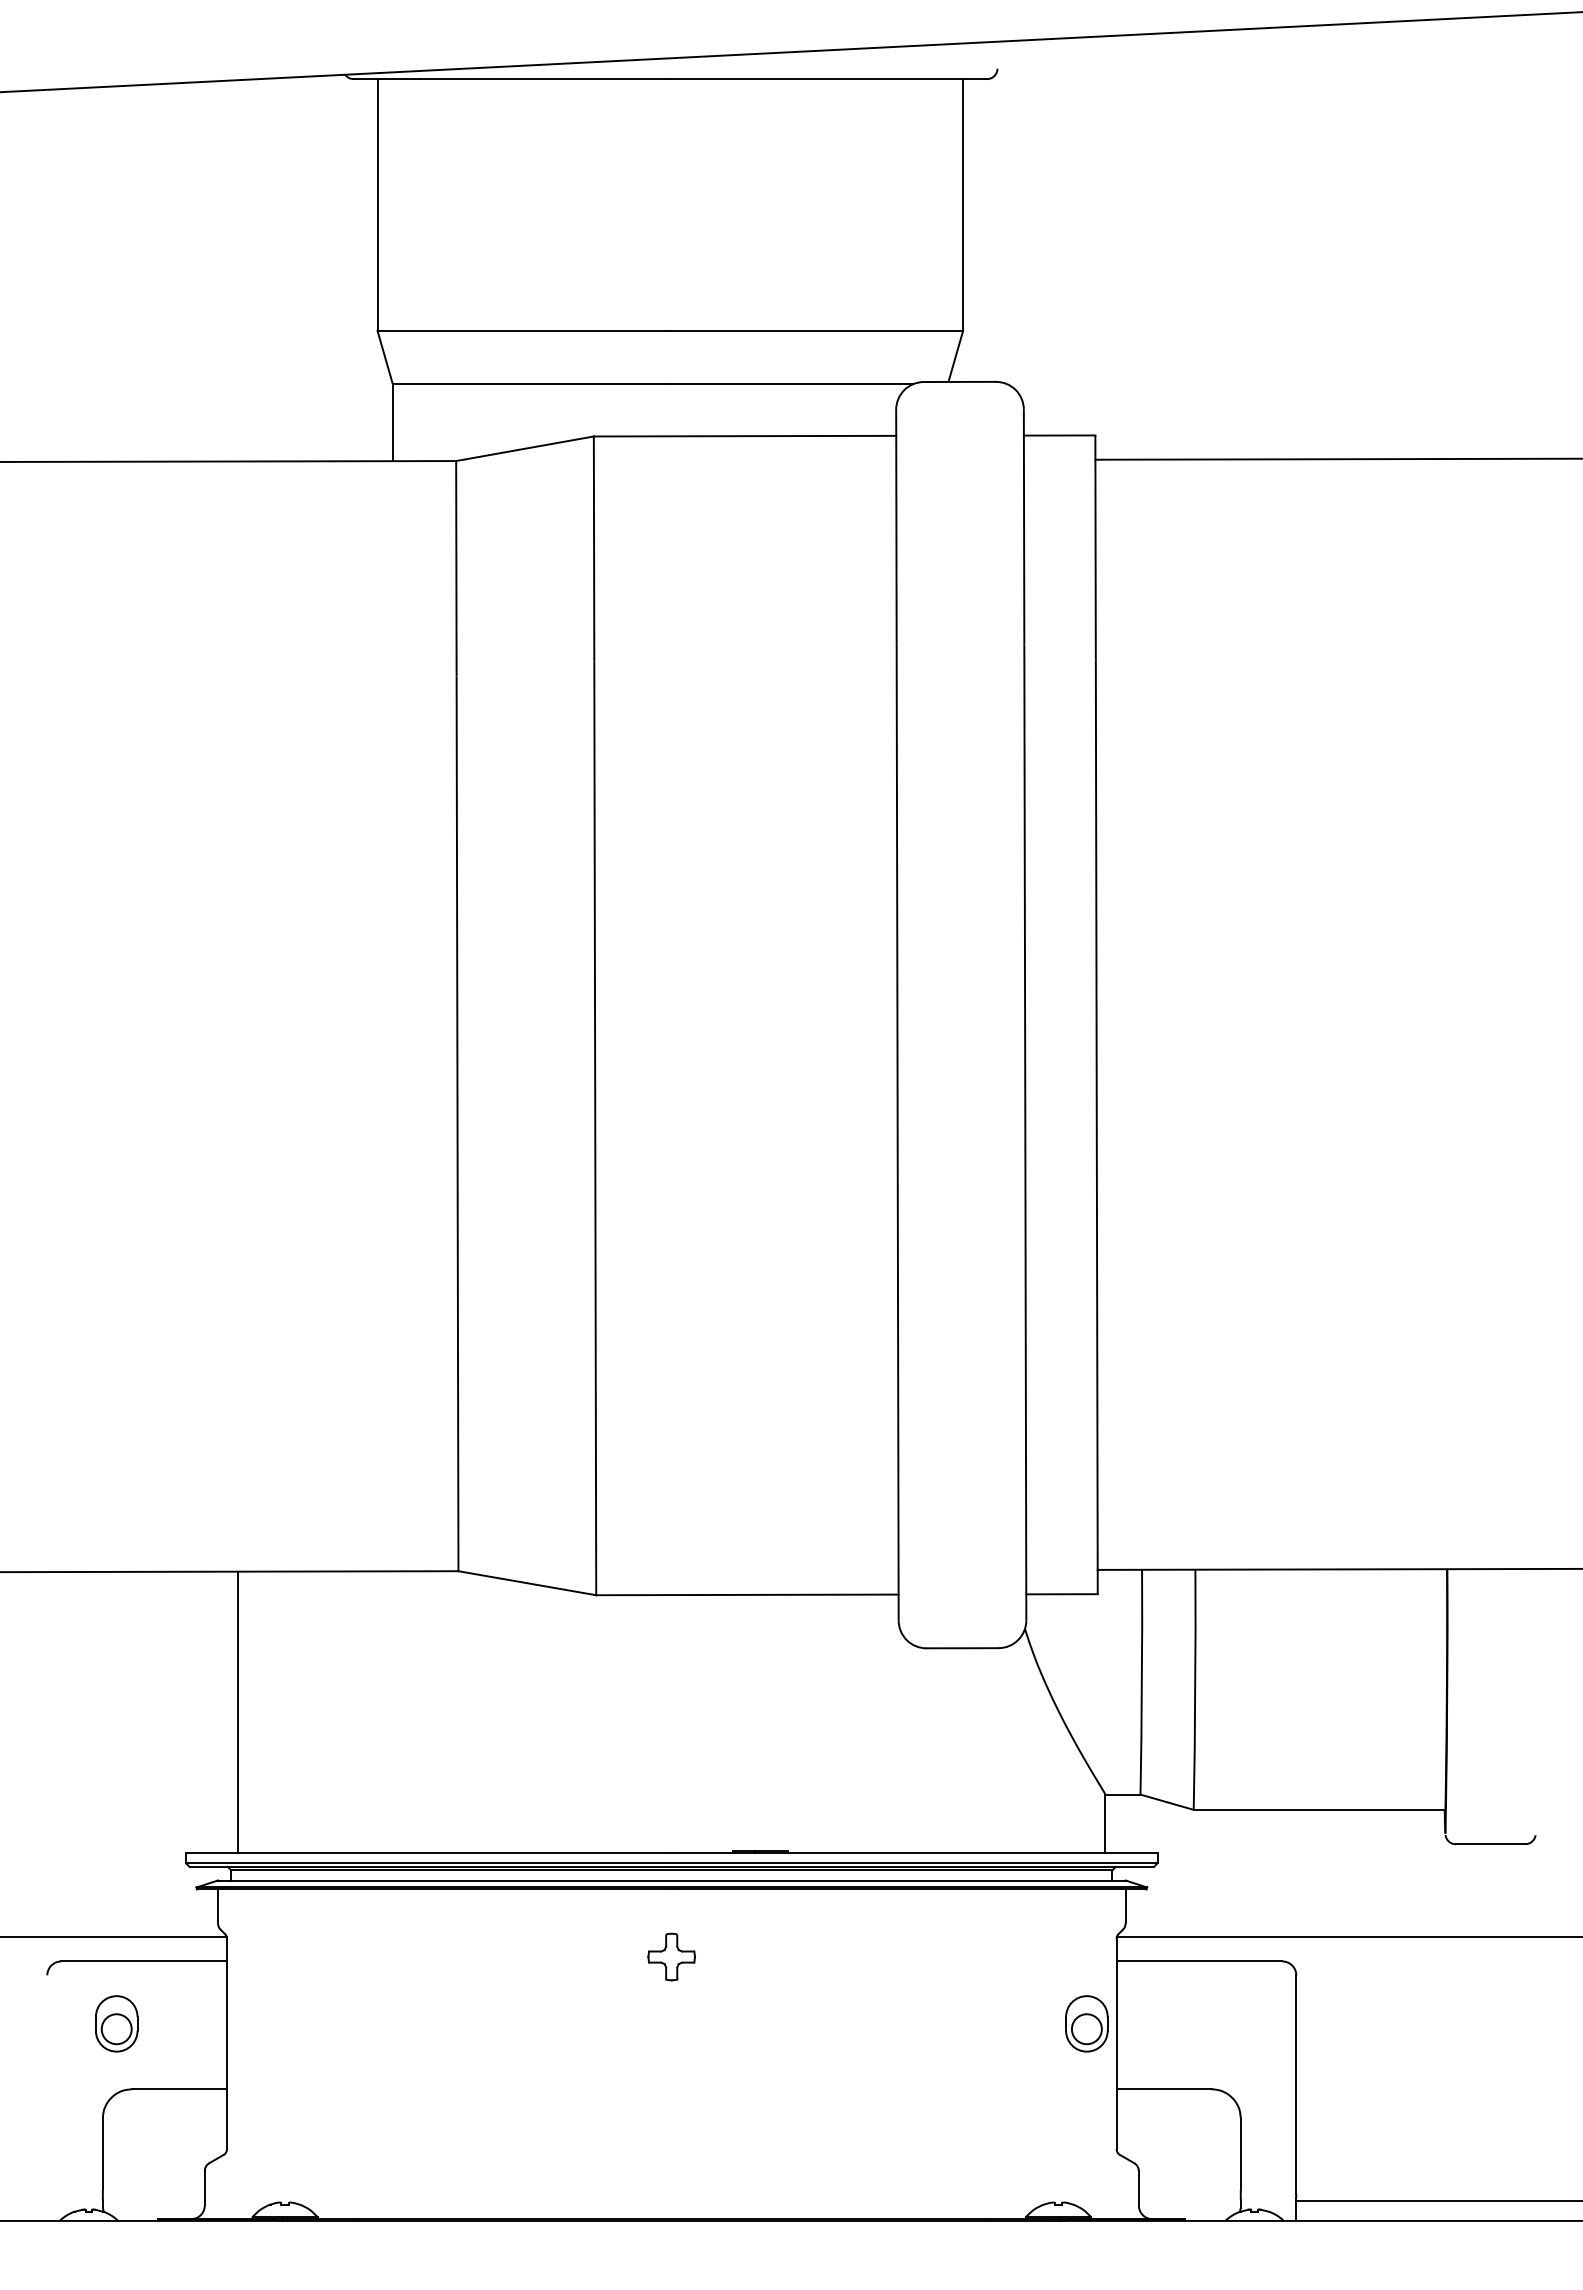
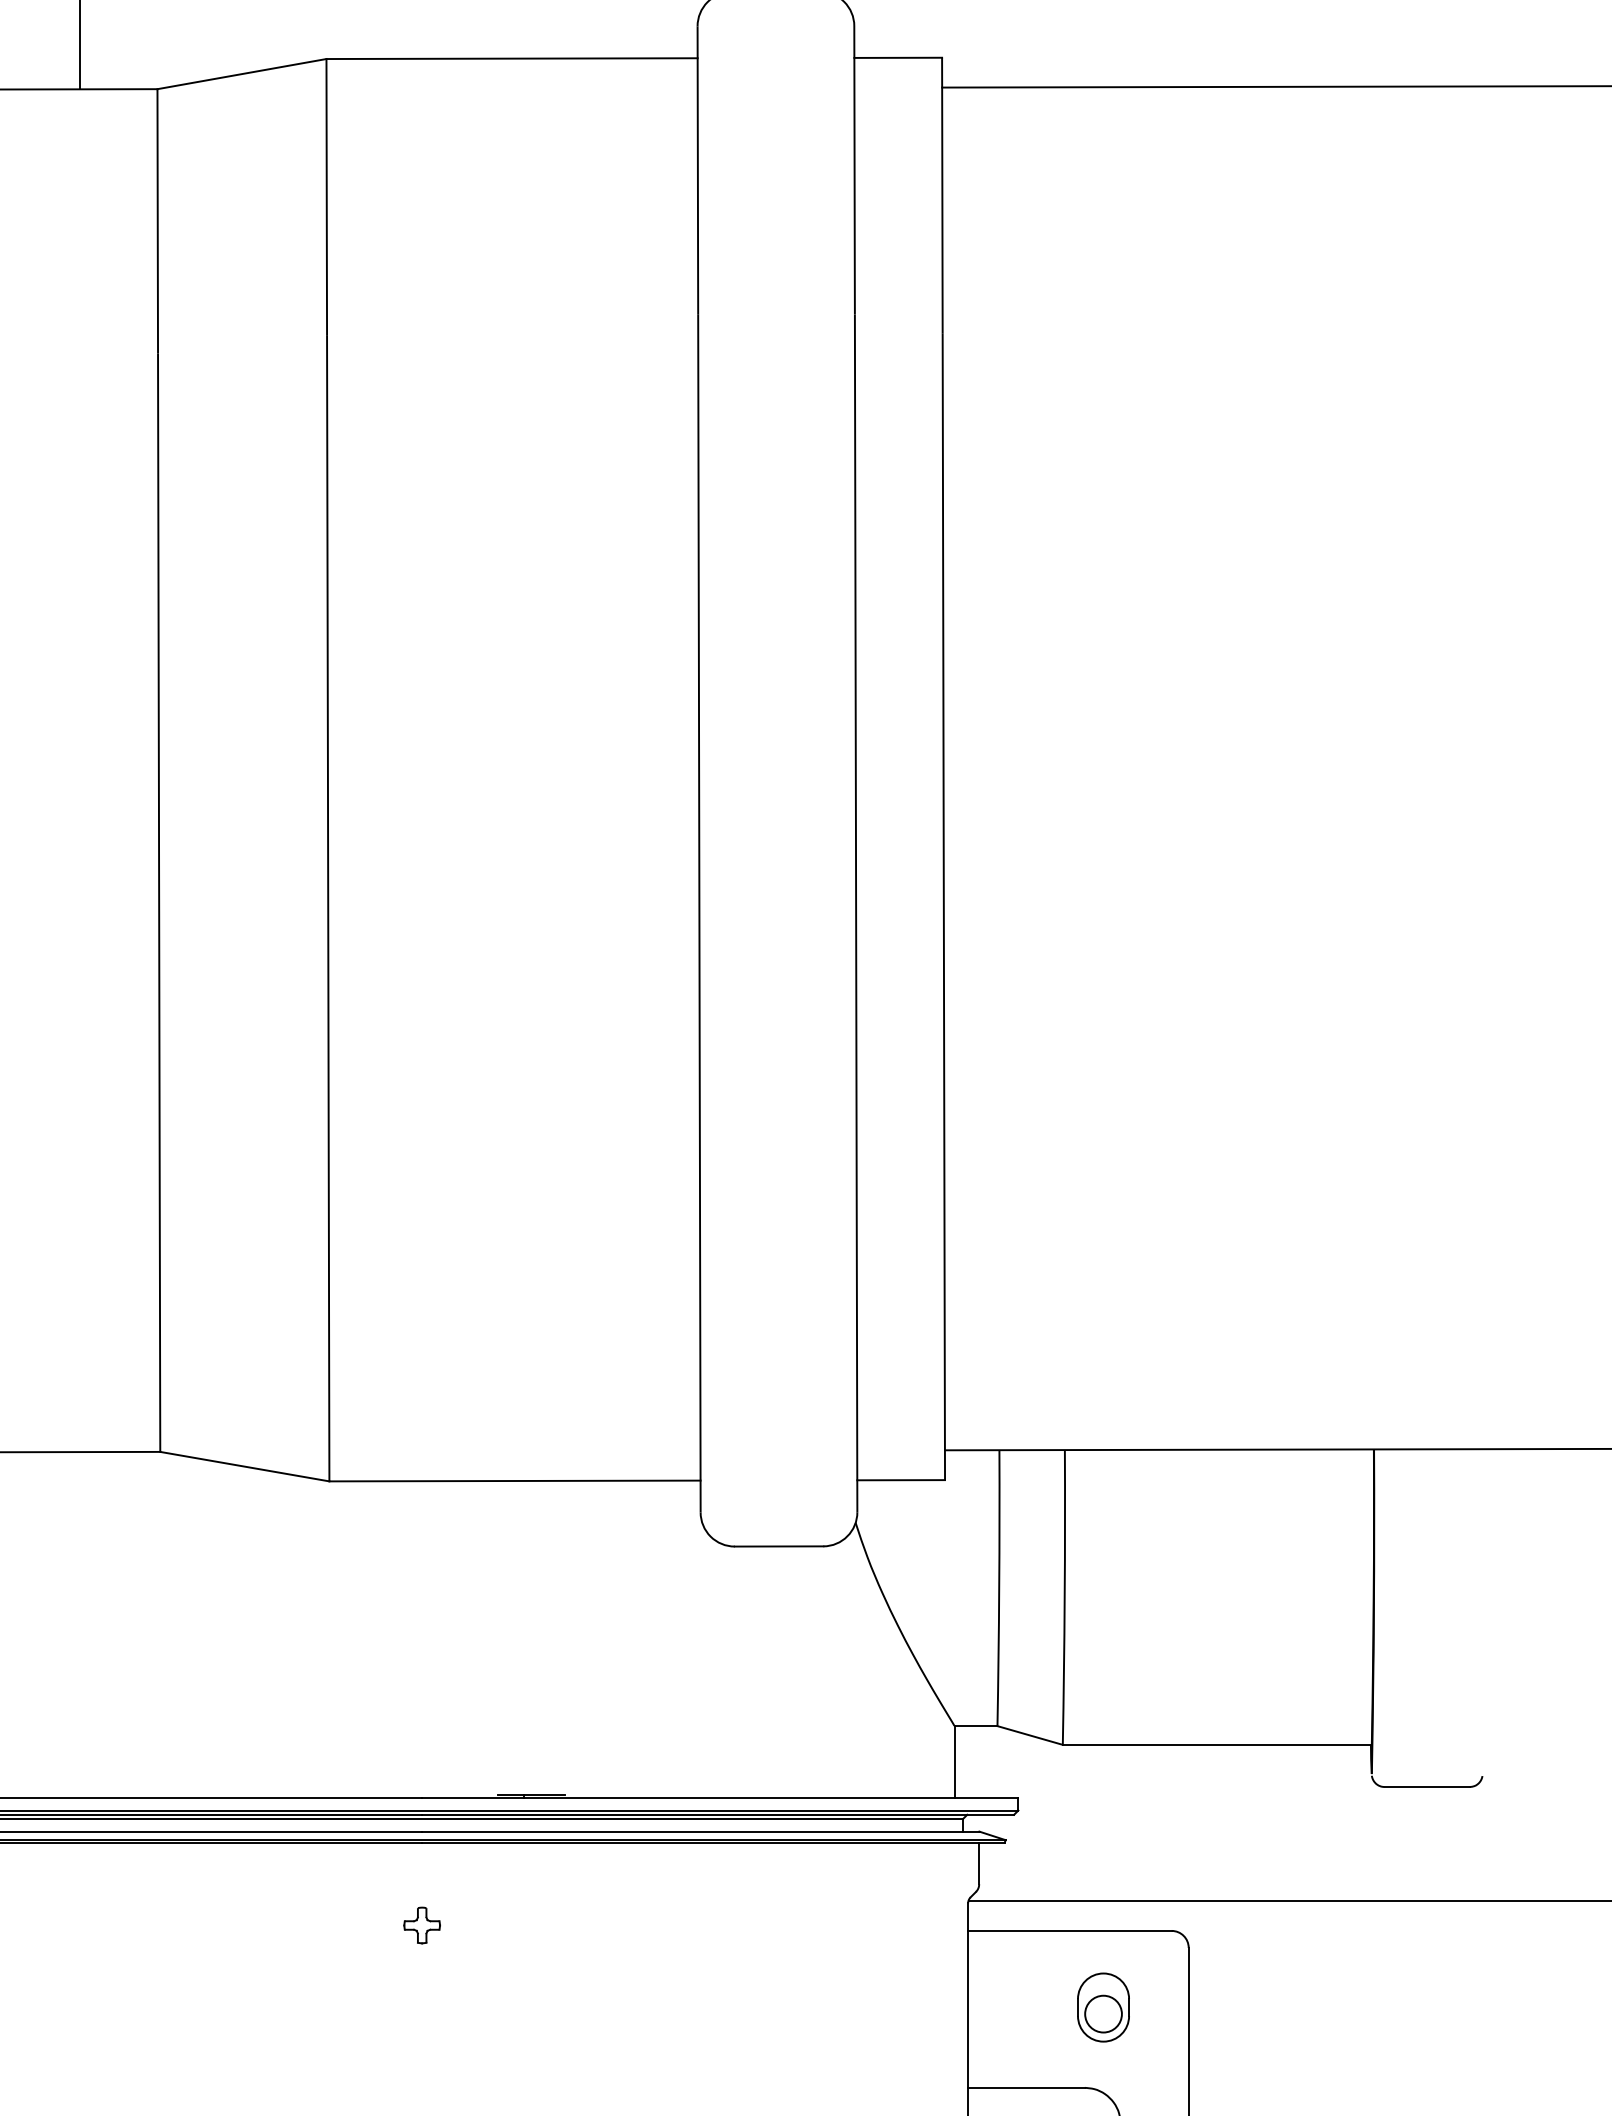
part: (671, 1956) -> (421, 1924), size x0.62
part: (1086, 2023) -> (1103, 2007), moved

